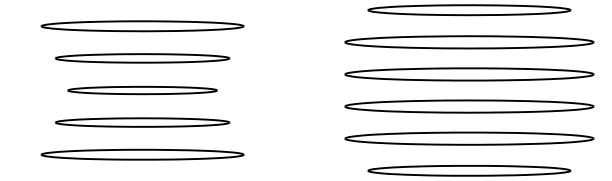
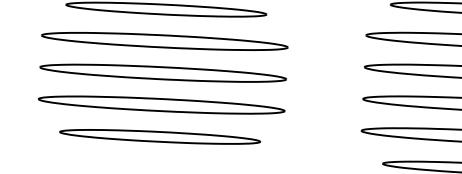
part: (142, 58) -> (164, 41), size x1.43
part: (142, 90) -> (163, 73), size x1.67
part: (142, 122) -> (161, 104), size x1.43

